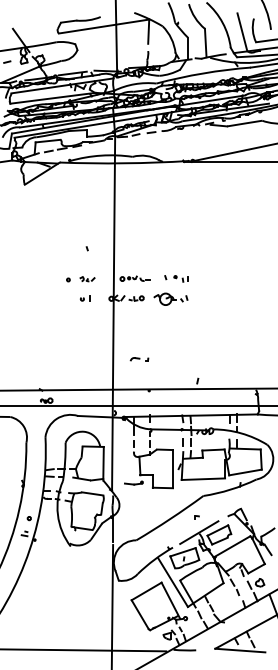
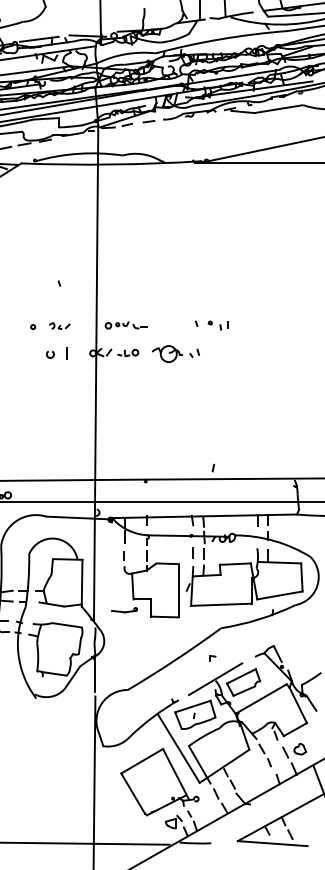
part: (176, 278) -> (211, 325), moved
part: (84, 298) -> (55, 352), size x1.6
part: (139, 359) -> (132, 437), removed

